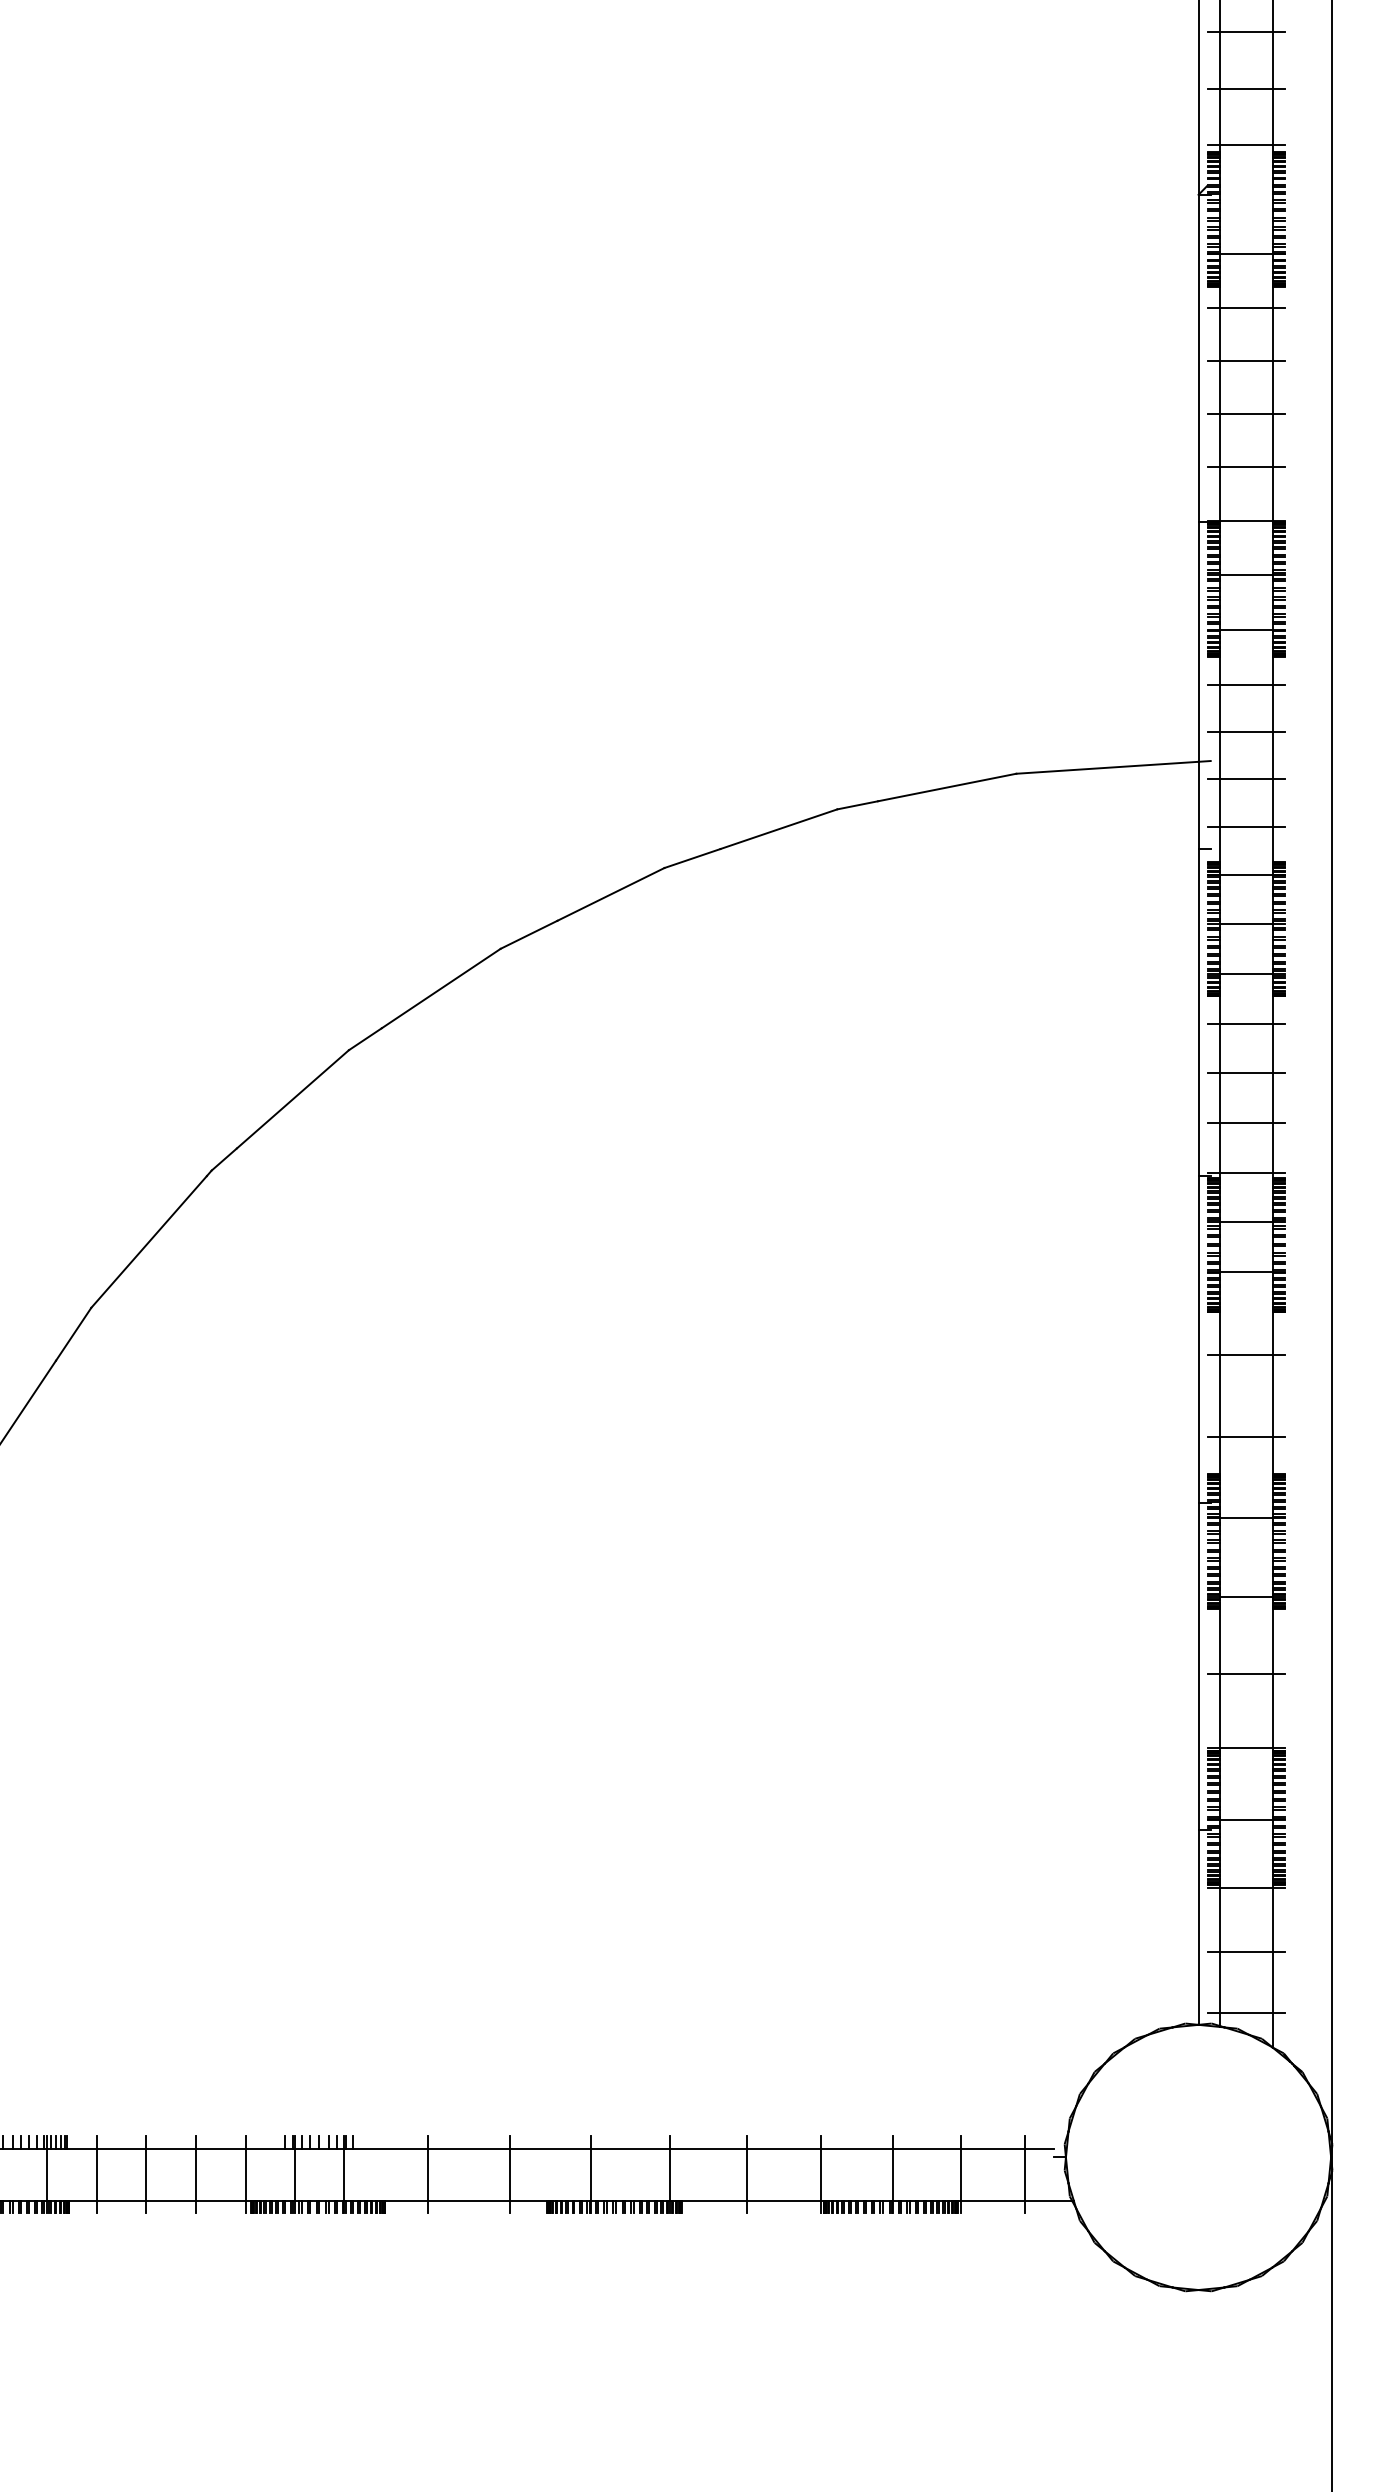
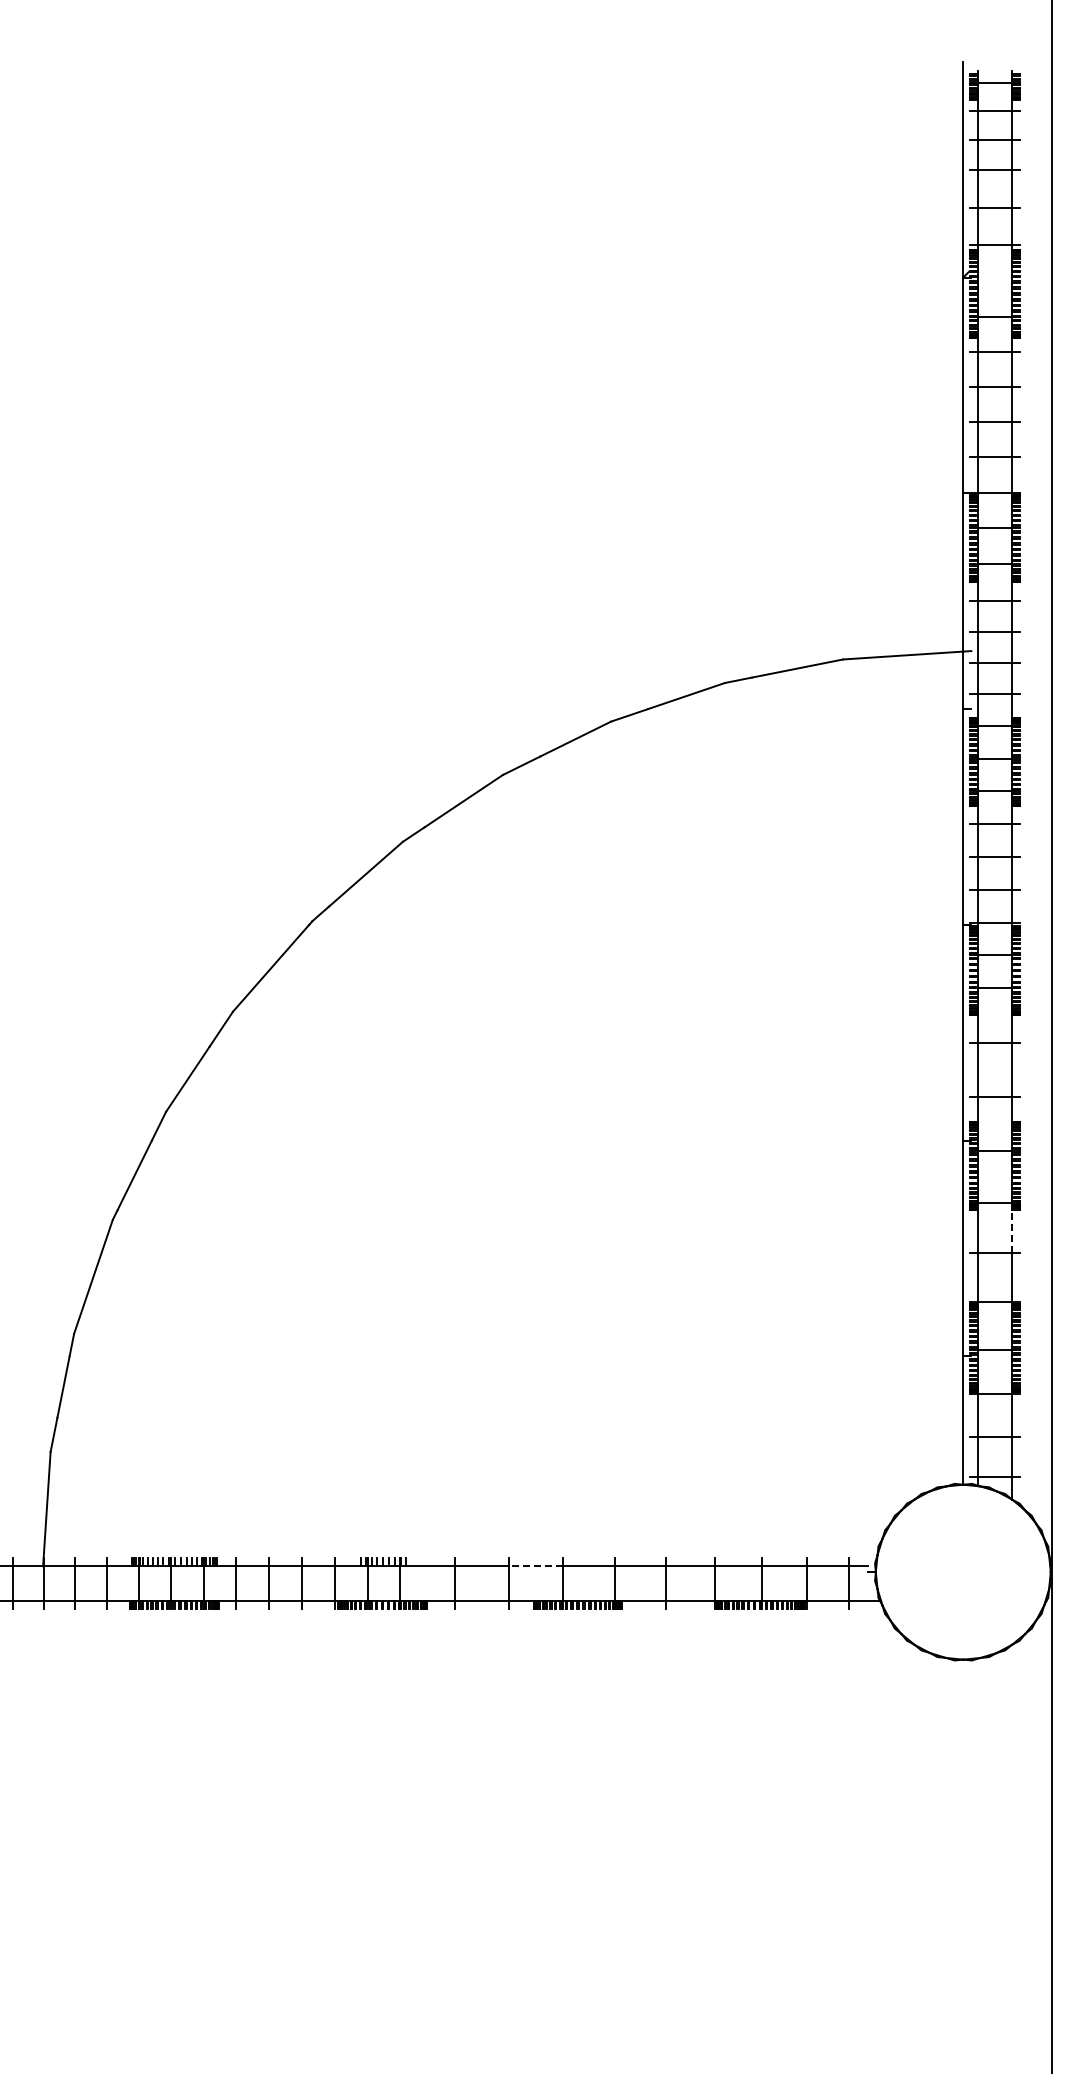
line: (1273, 1640) -> (1012, 1231), solid -> dashed
line: (551, 2148) -> (536, 1566), solid -> dashed

